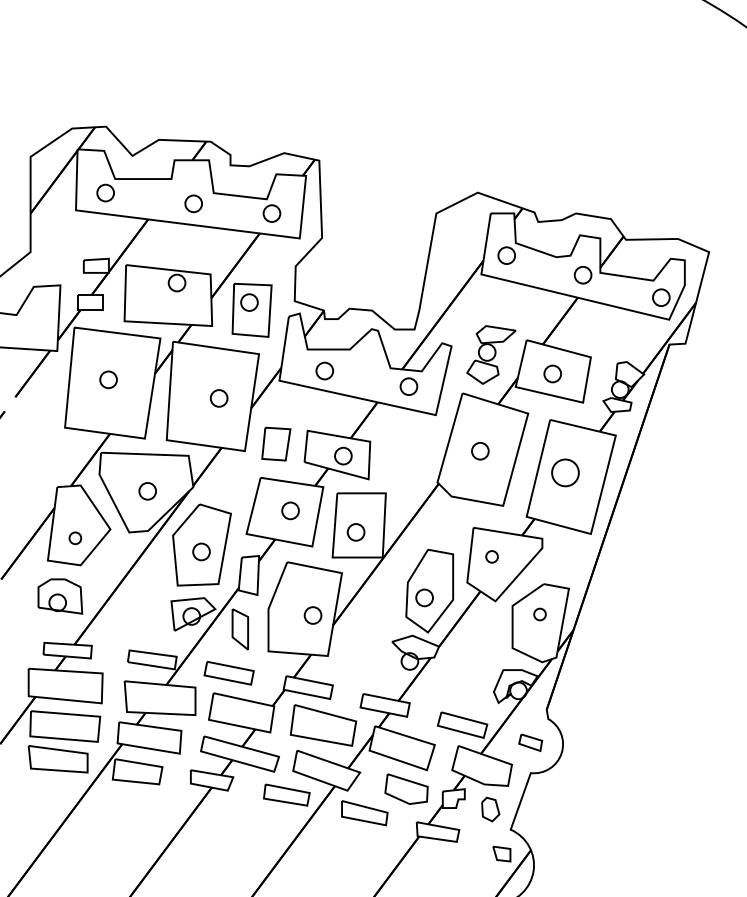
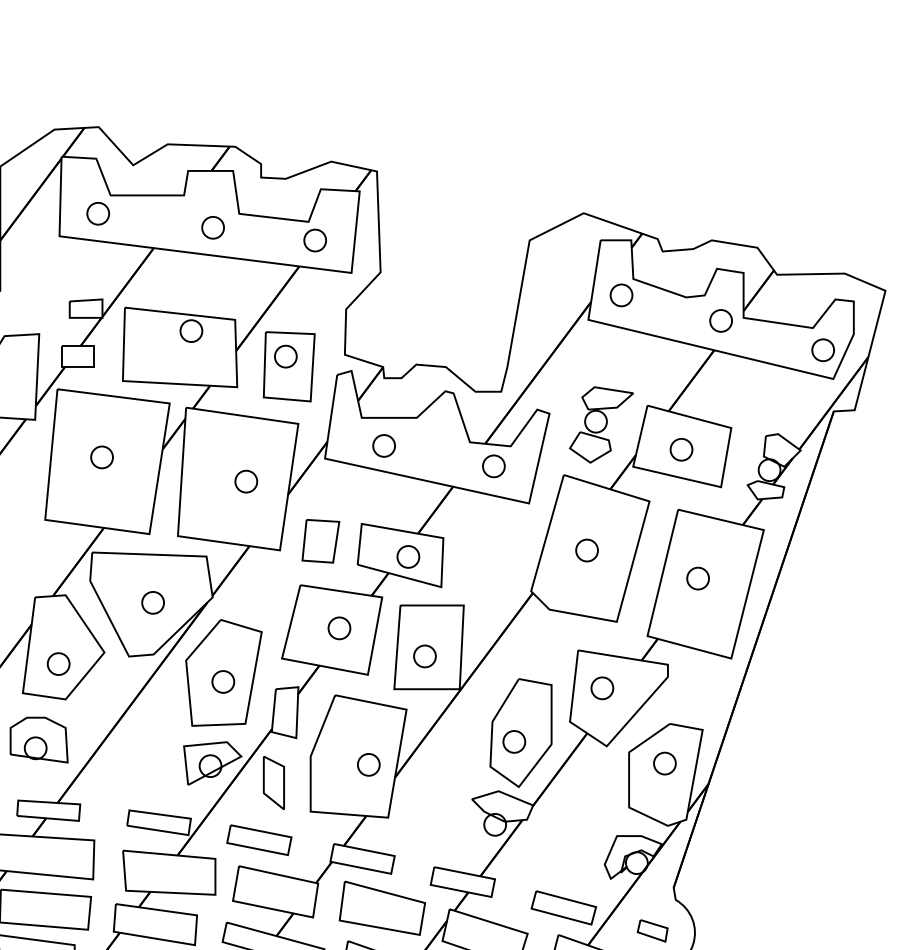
circle: (565, 472) -> (698, 578), size x0.62
circle: (75, 538) -> (58, 664), size x1.43
circle: (491, 556) -> (601, 687), size x1.43
circle: (539, 614) -> (664, 763), size x1.43

